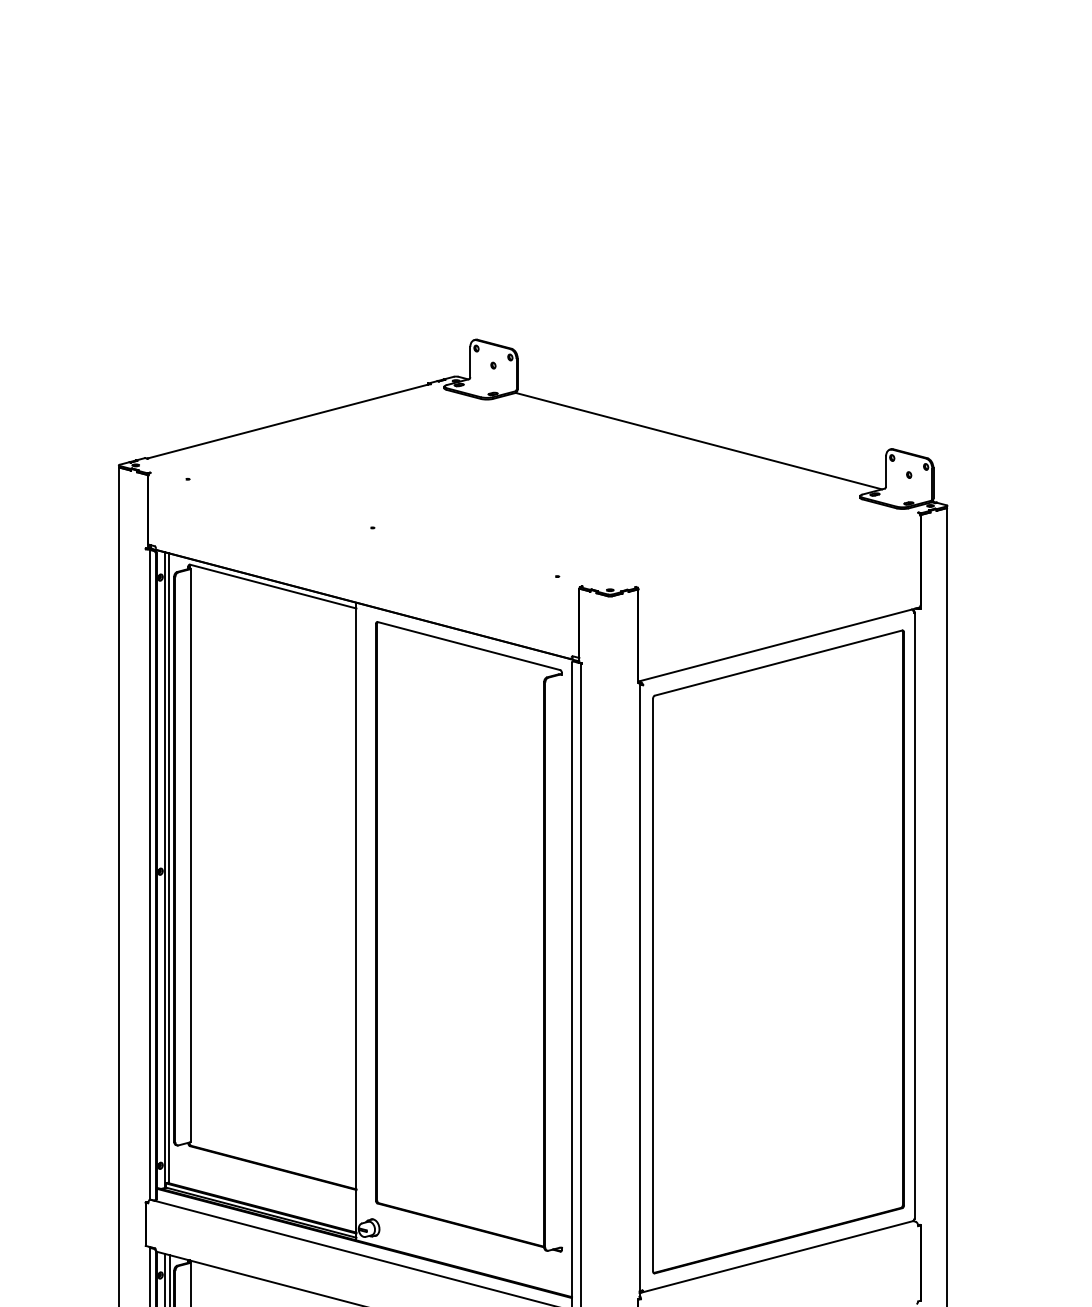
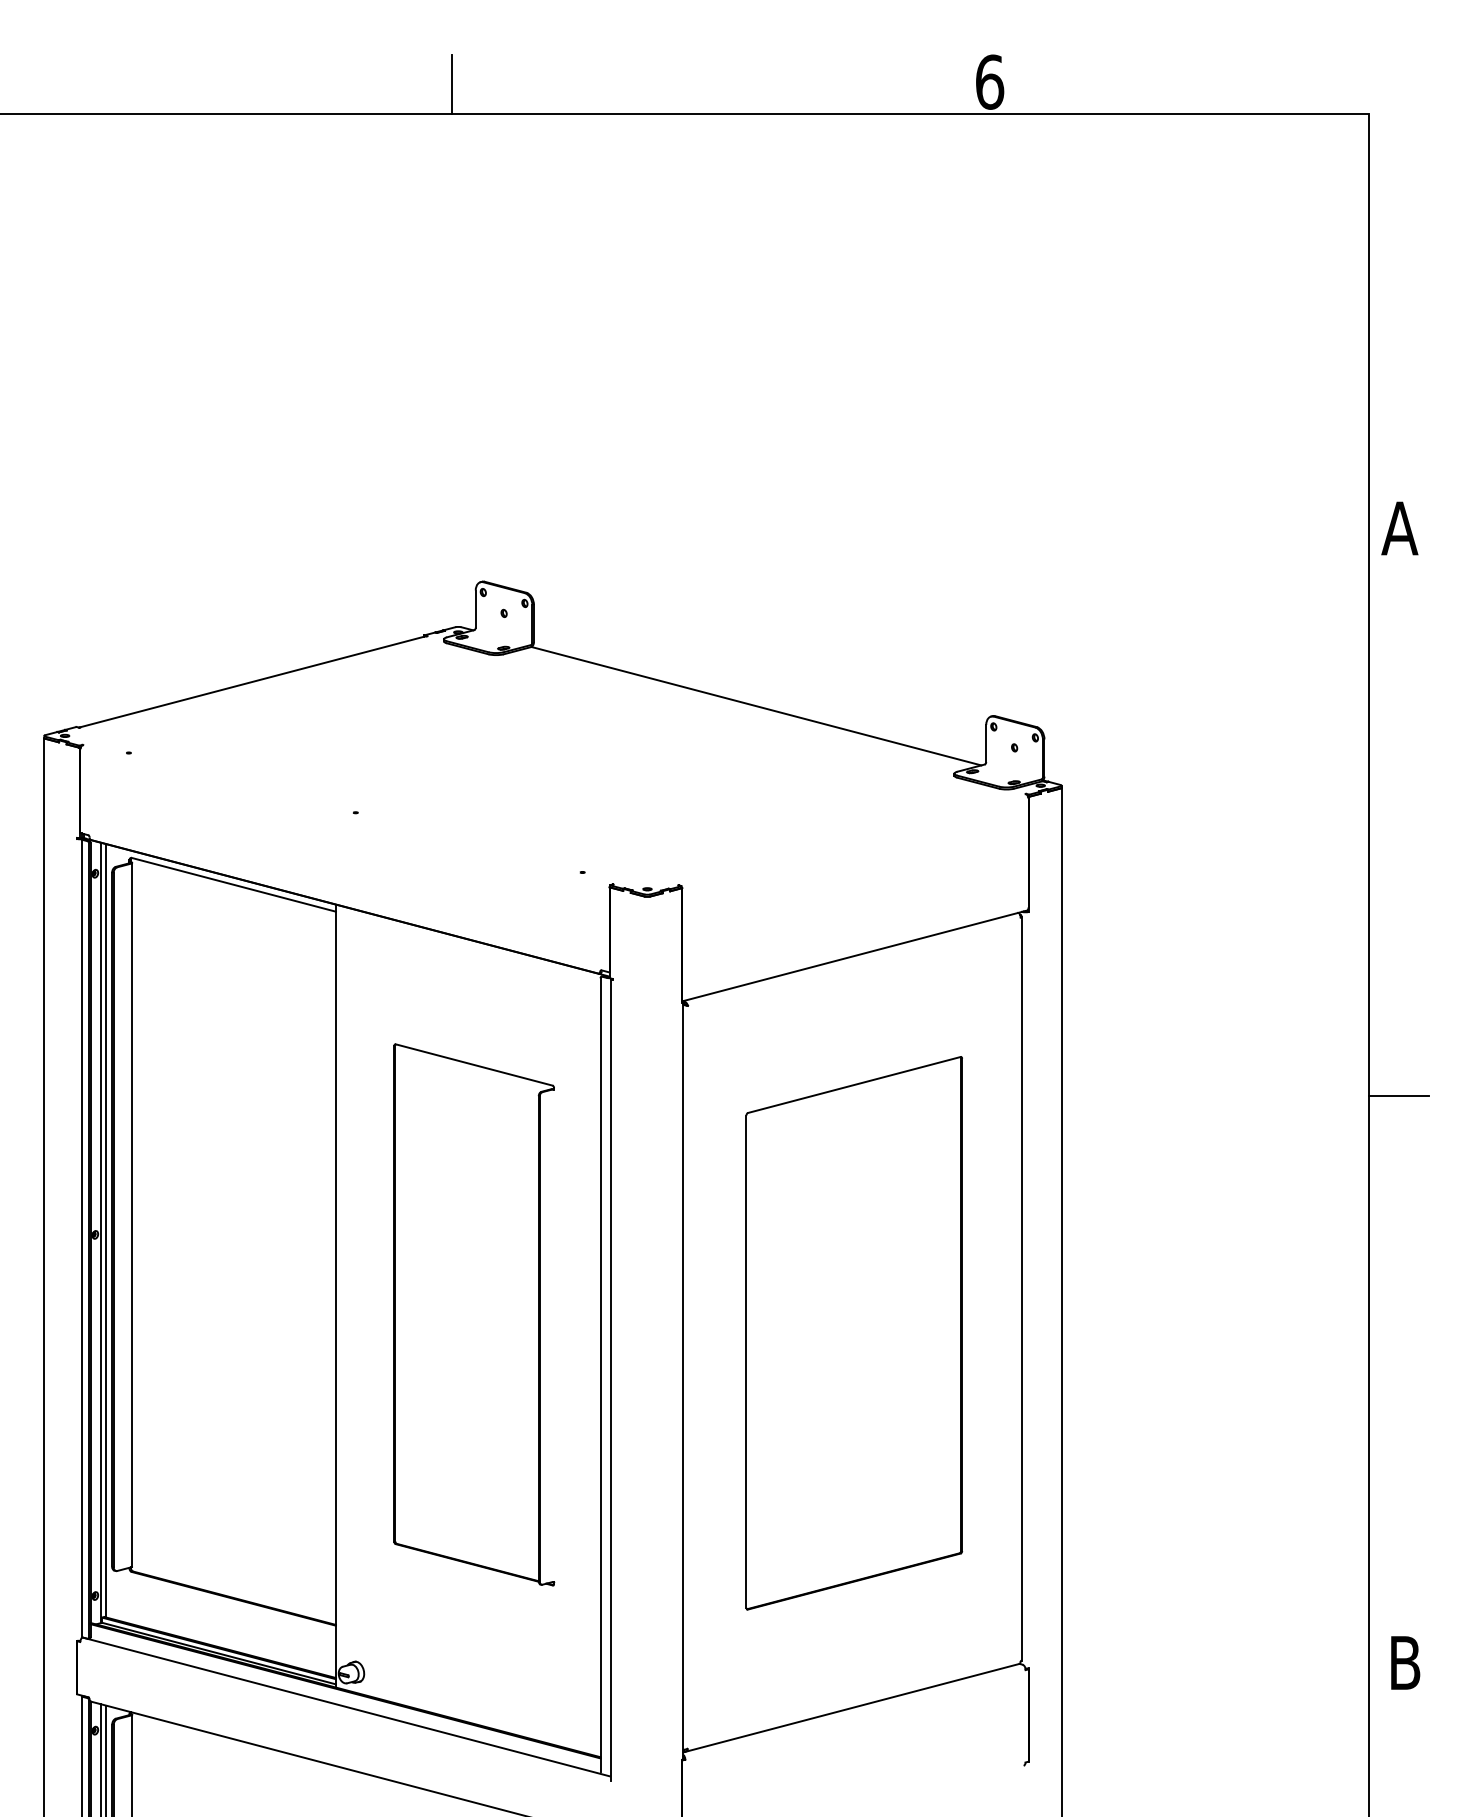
part: (469, 936) -> (474, 1314), size x0.7
part: (778, 951) -> (854, 1332), size x0.7

